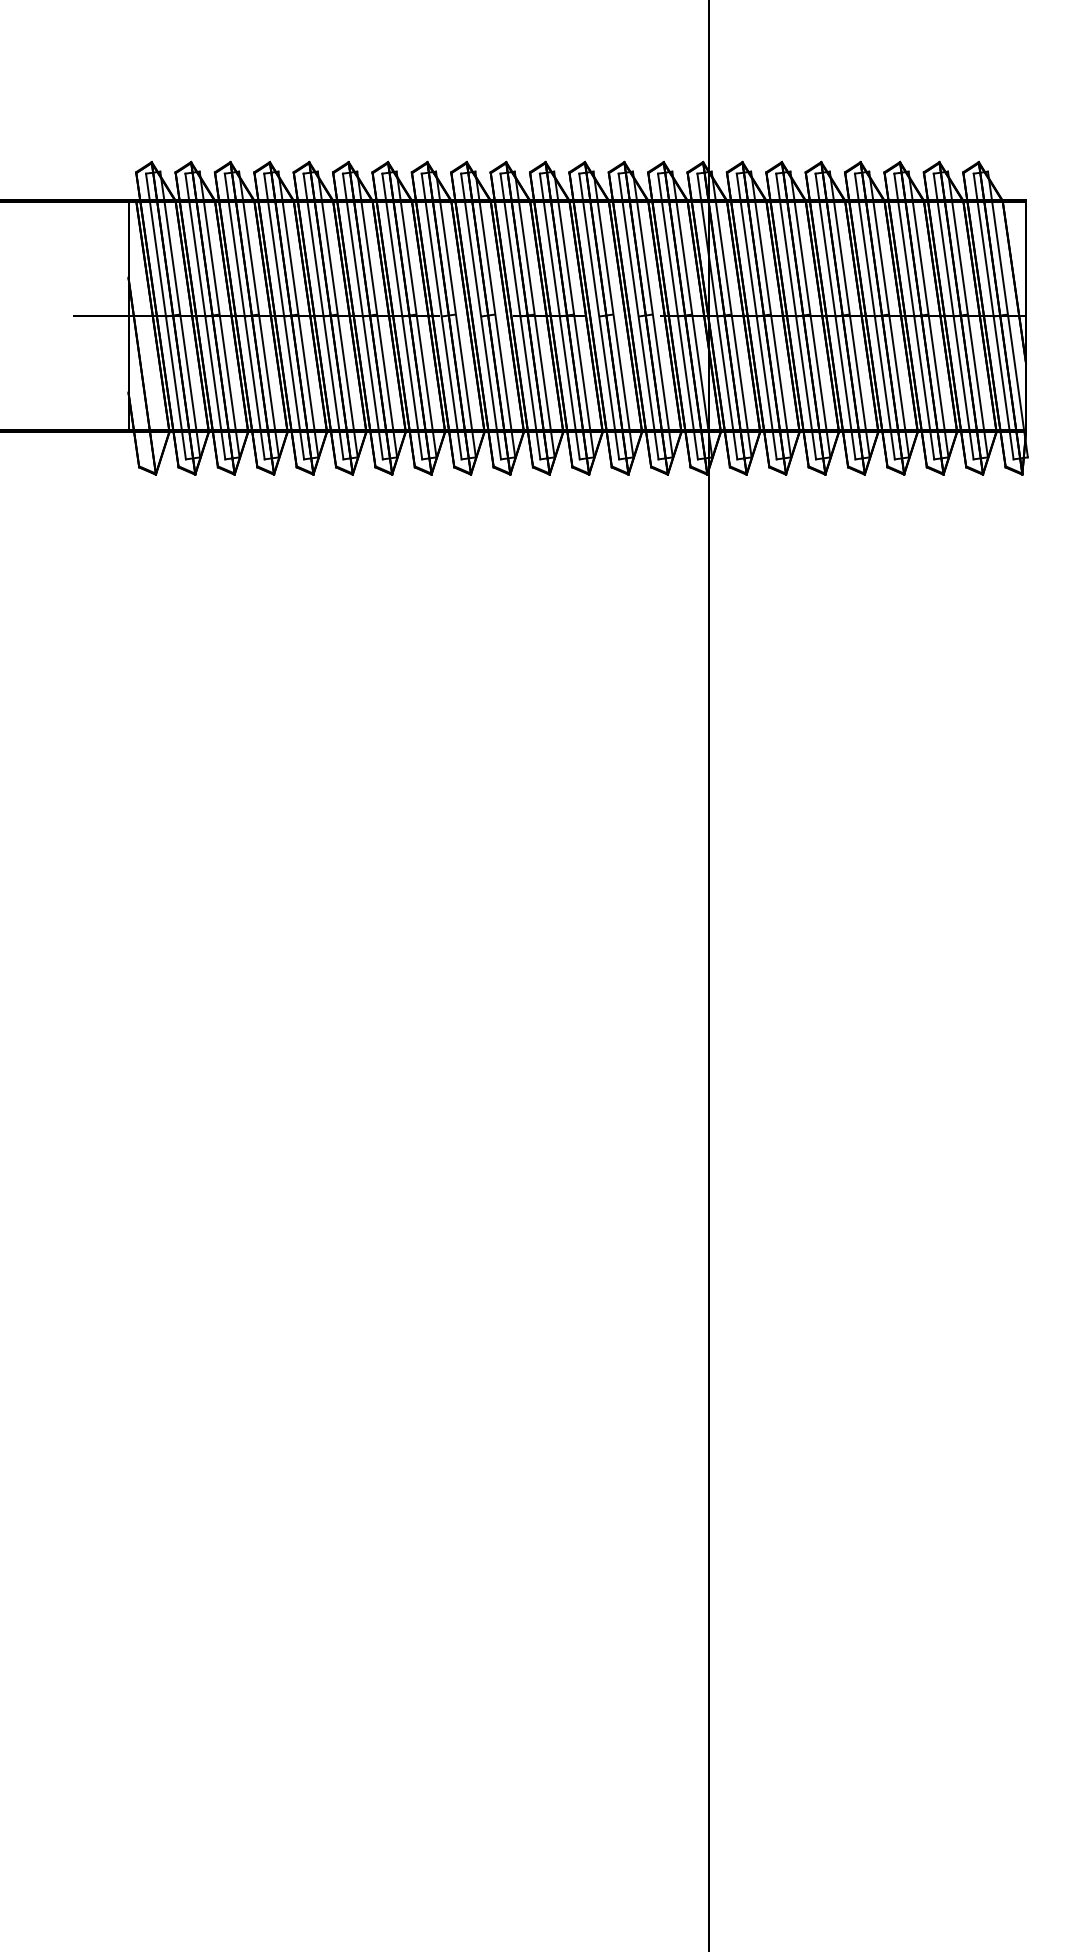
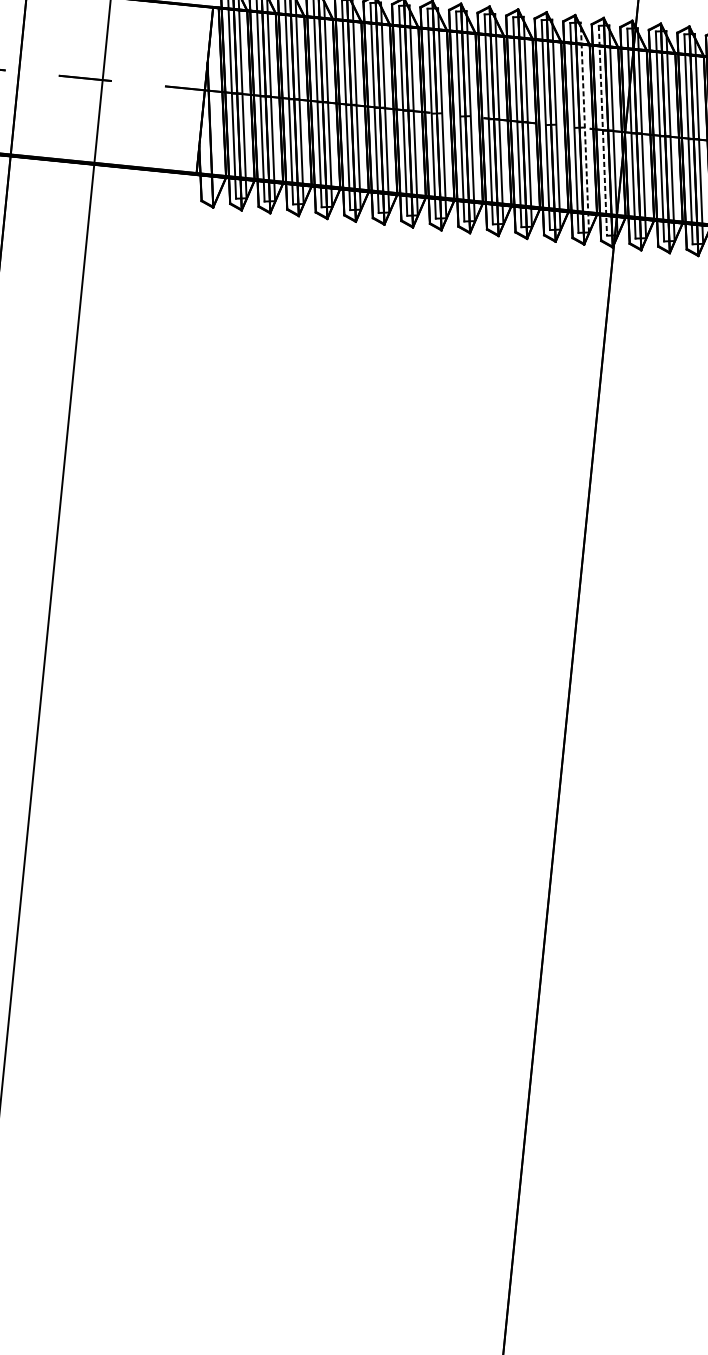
line: (652, 314) -> (584, 127), solid -> dashed
line: (678, 317) -> (603, 131), solid -> dashed

